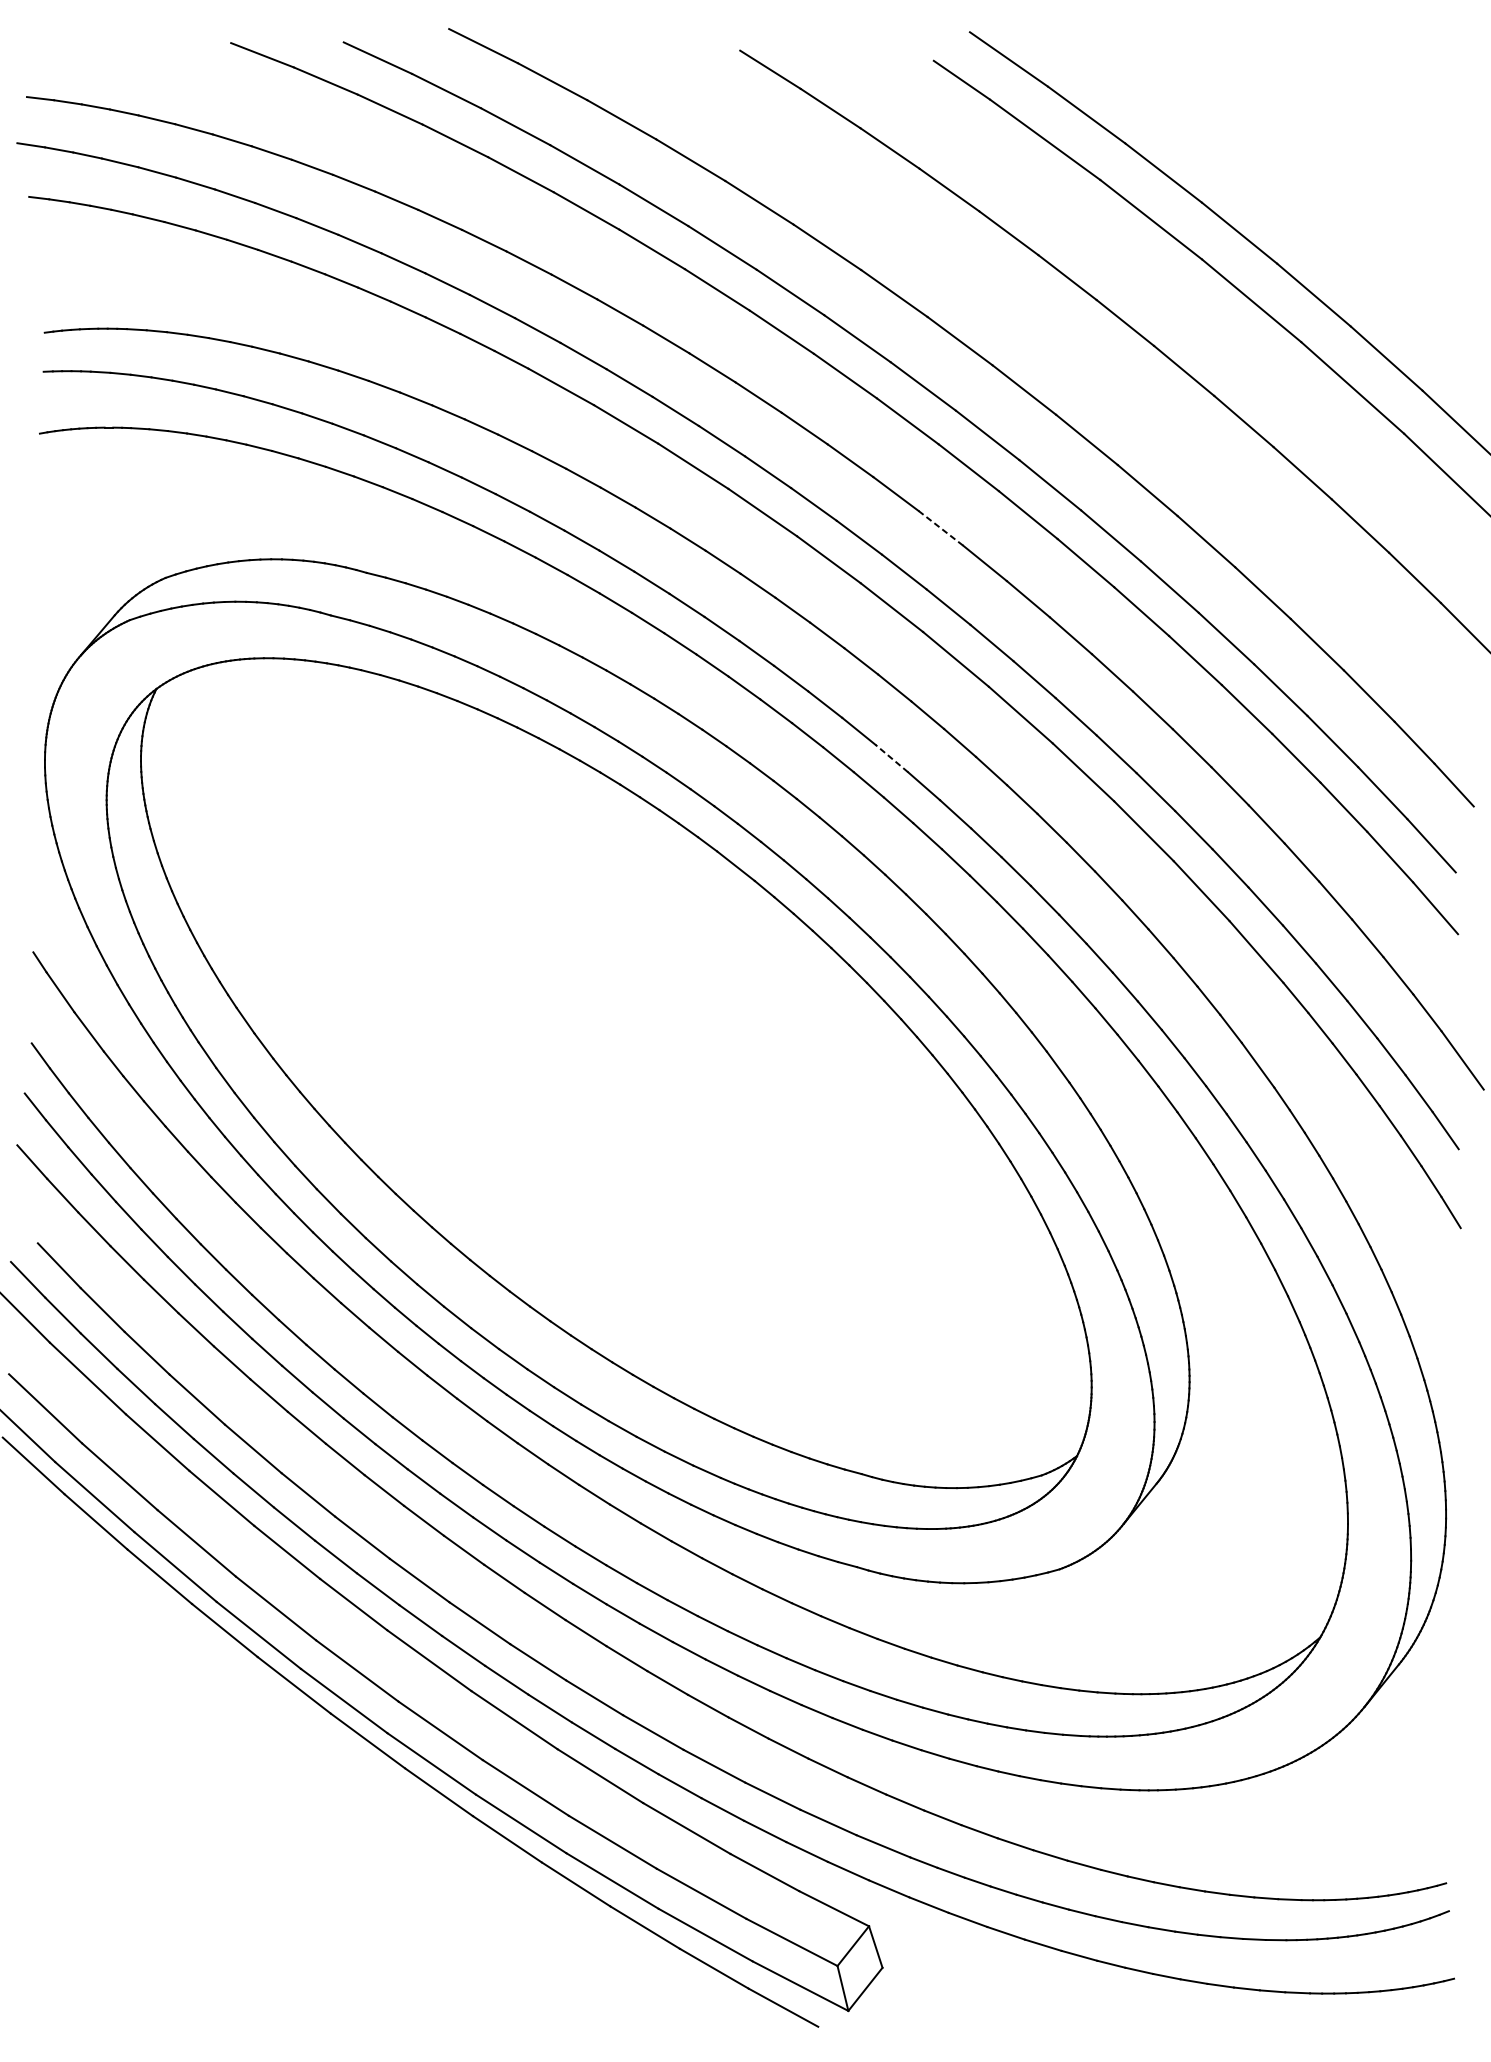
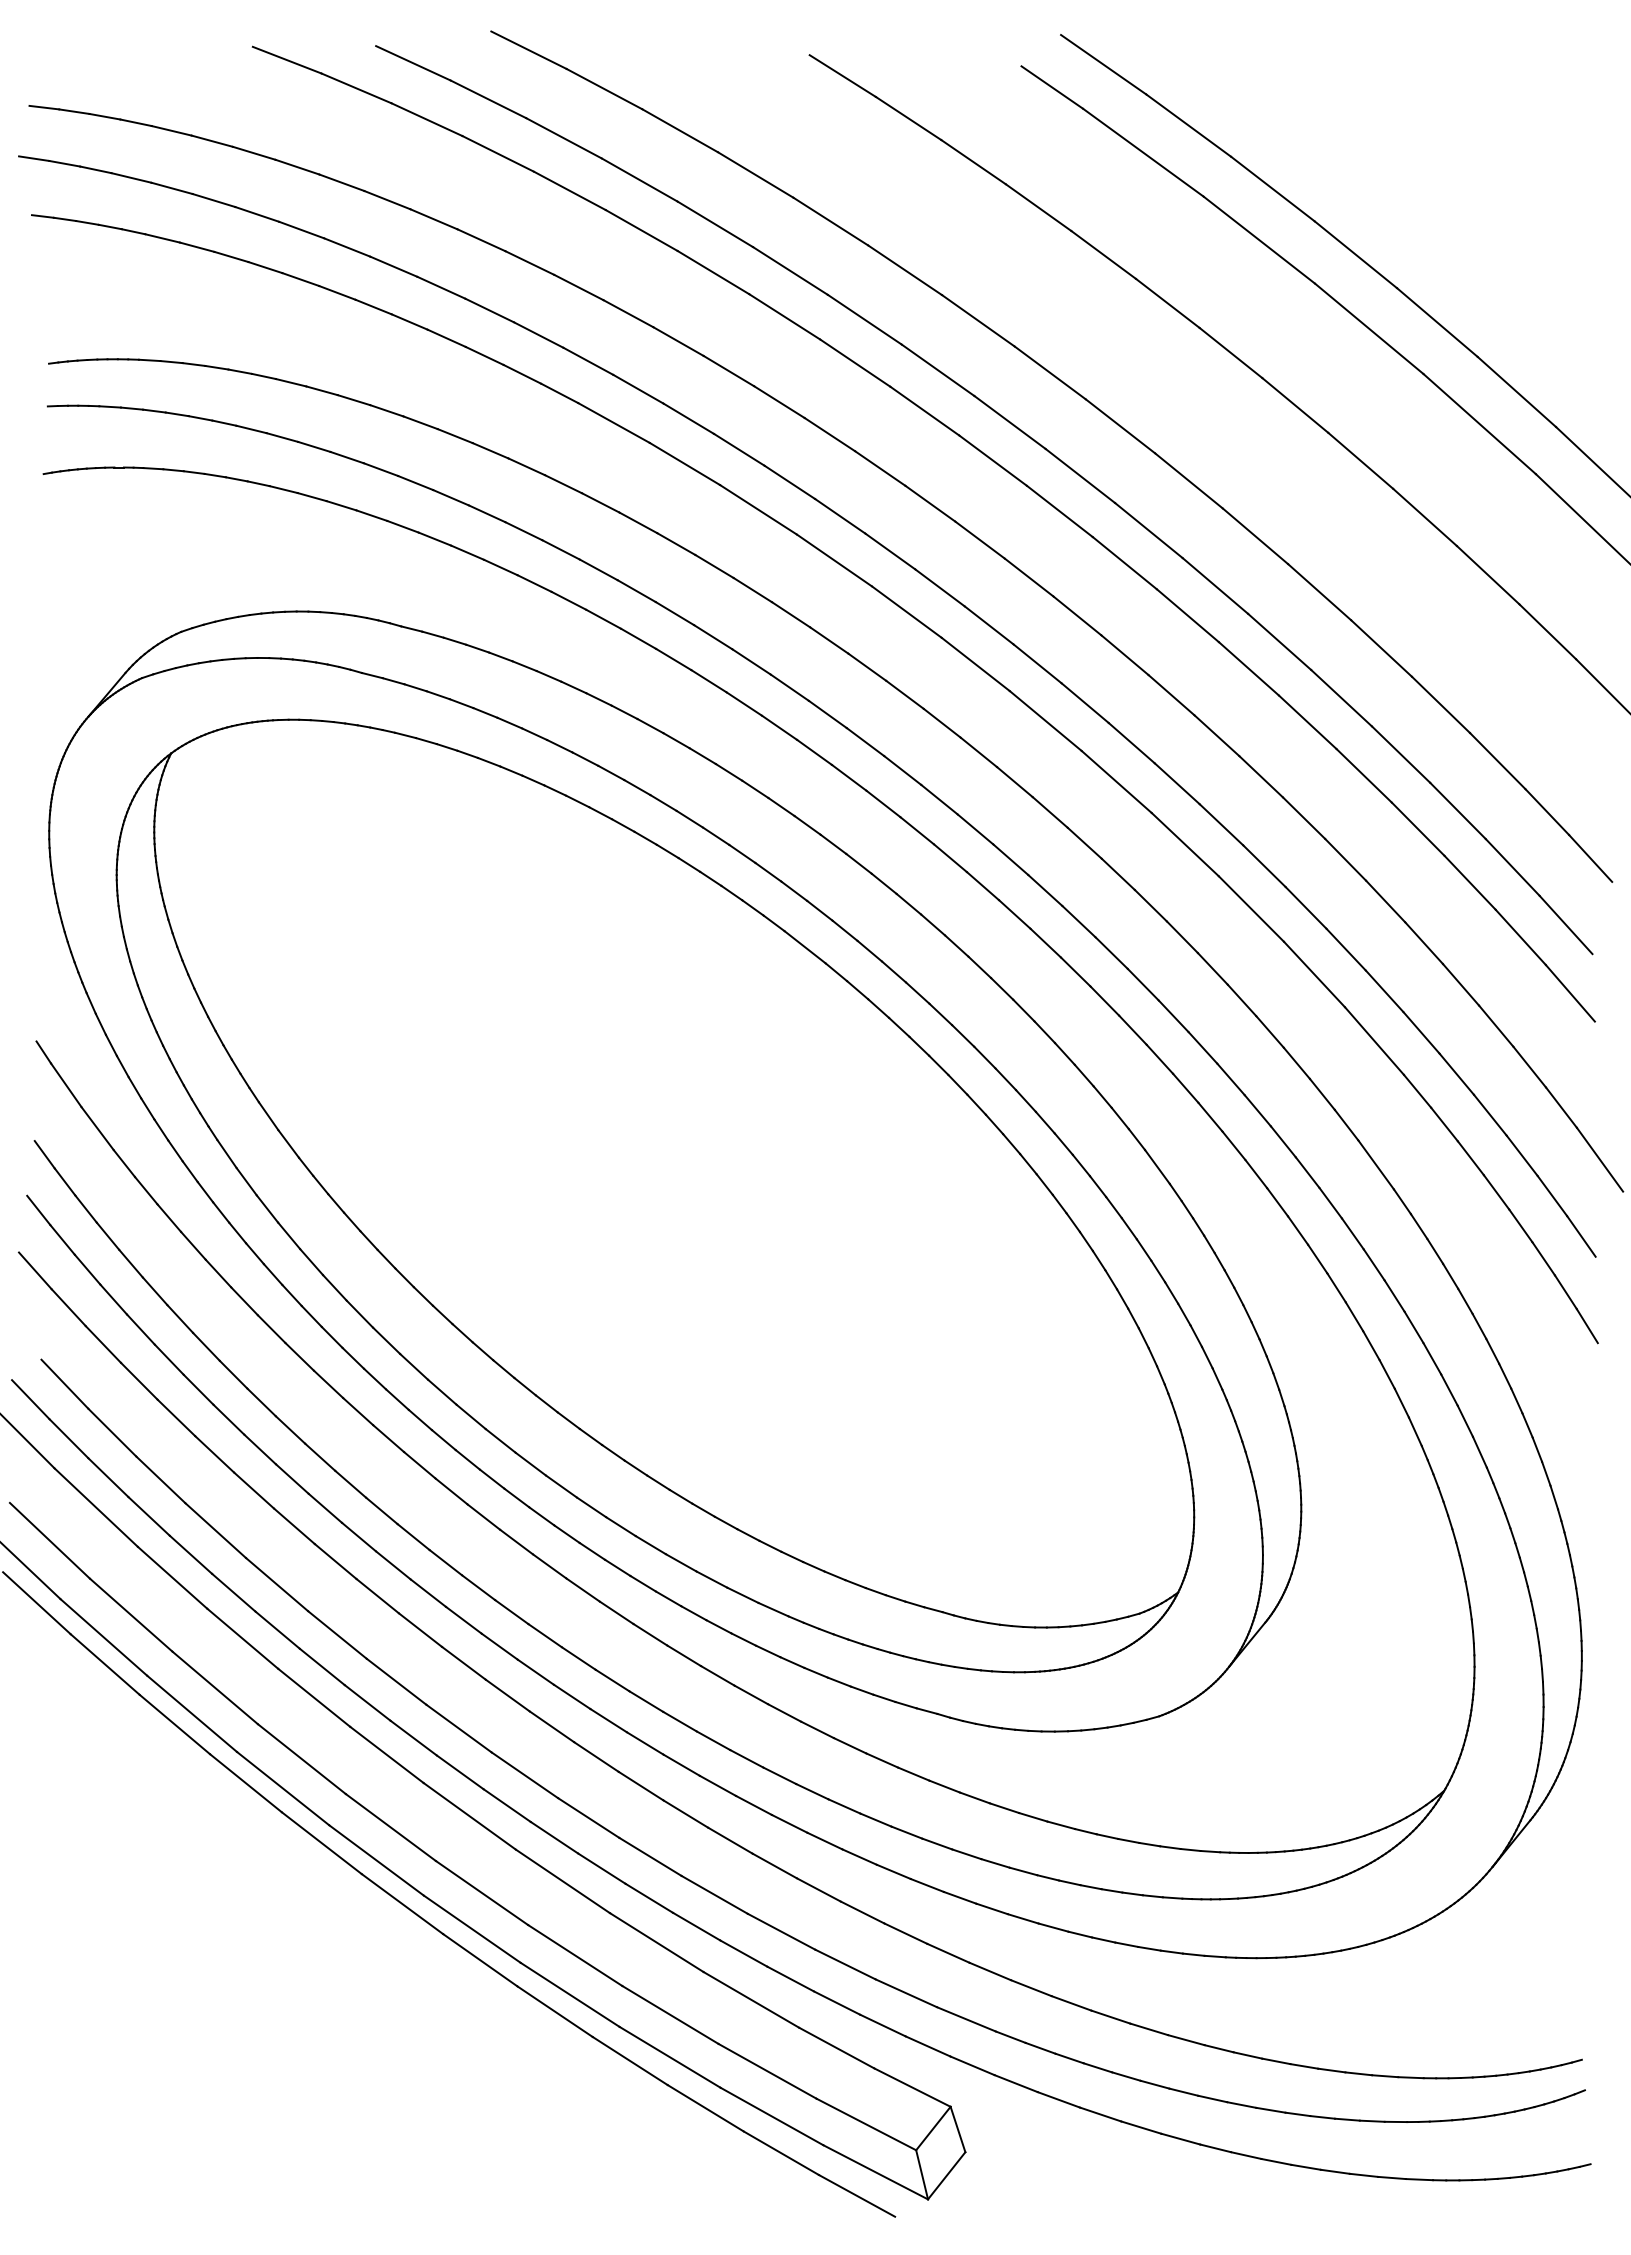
line: (941, 528) -> (1029, 577), dashed -> solid
line: (891, 758) -> (975, 829), dashed -> solid

